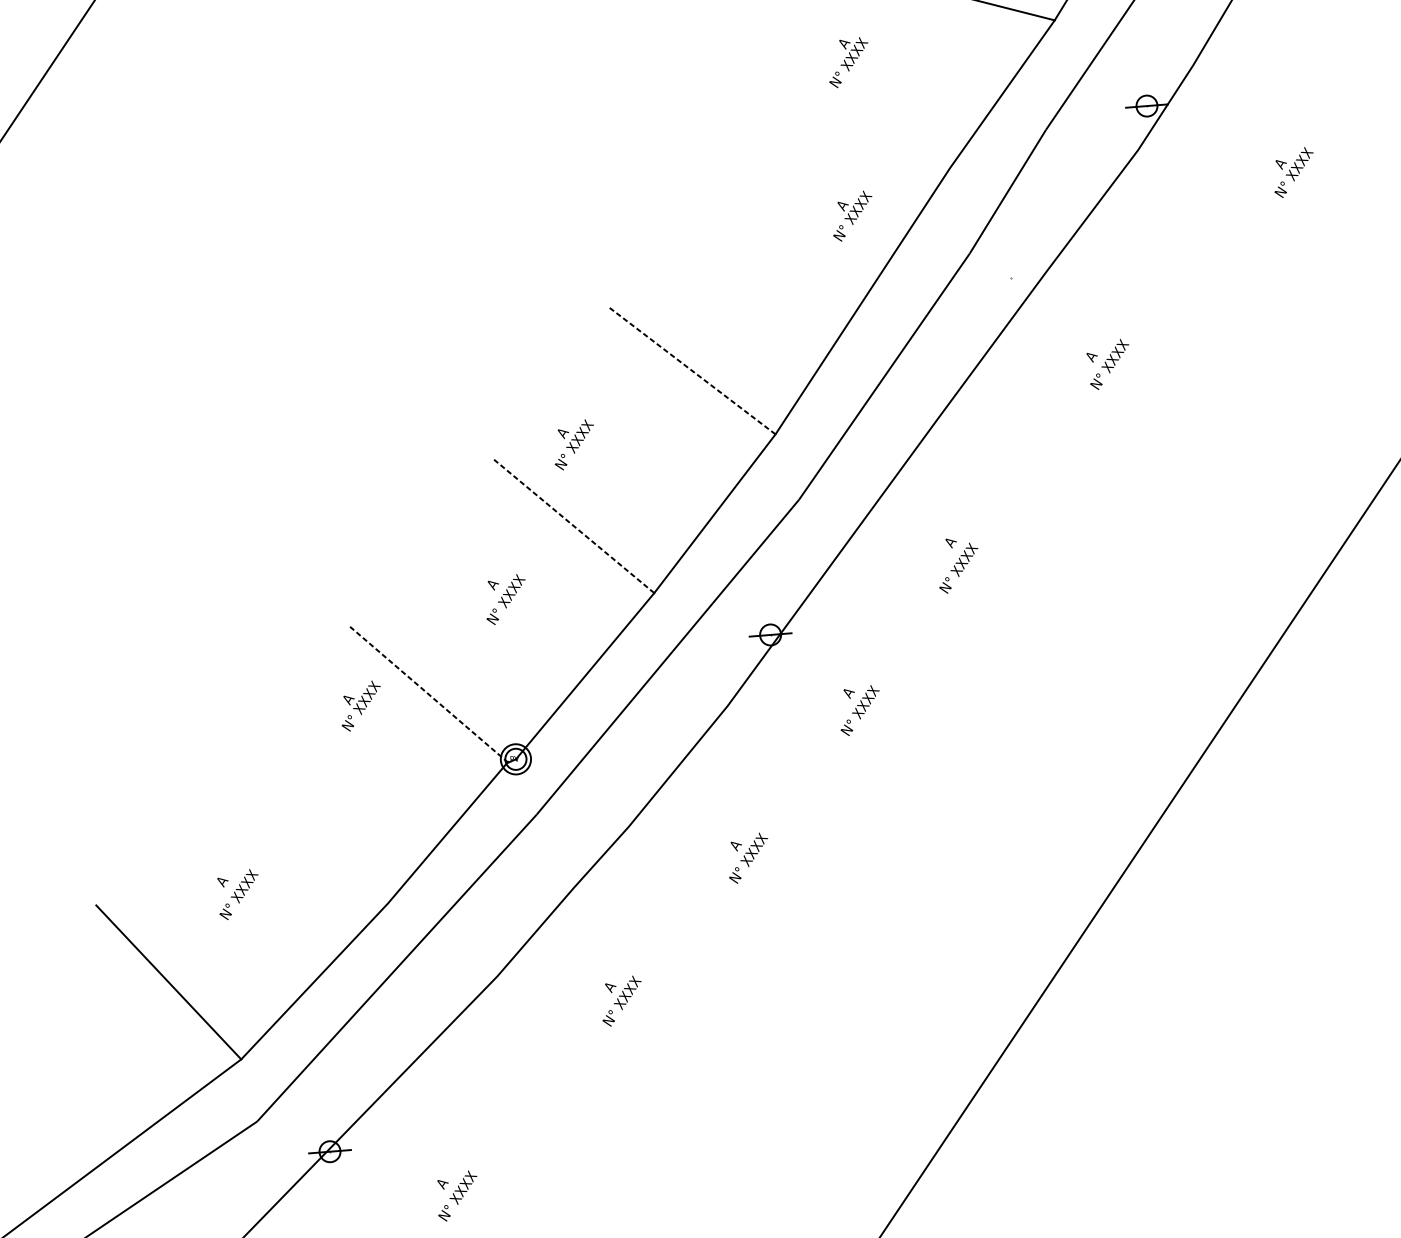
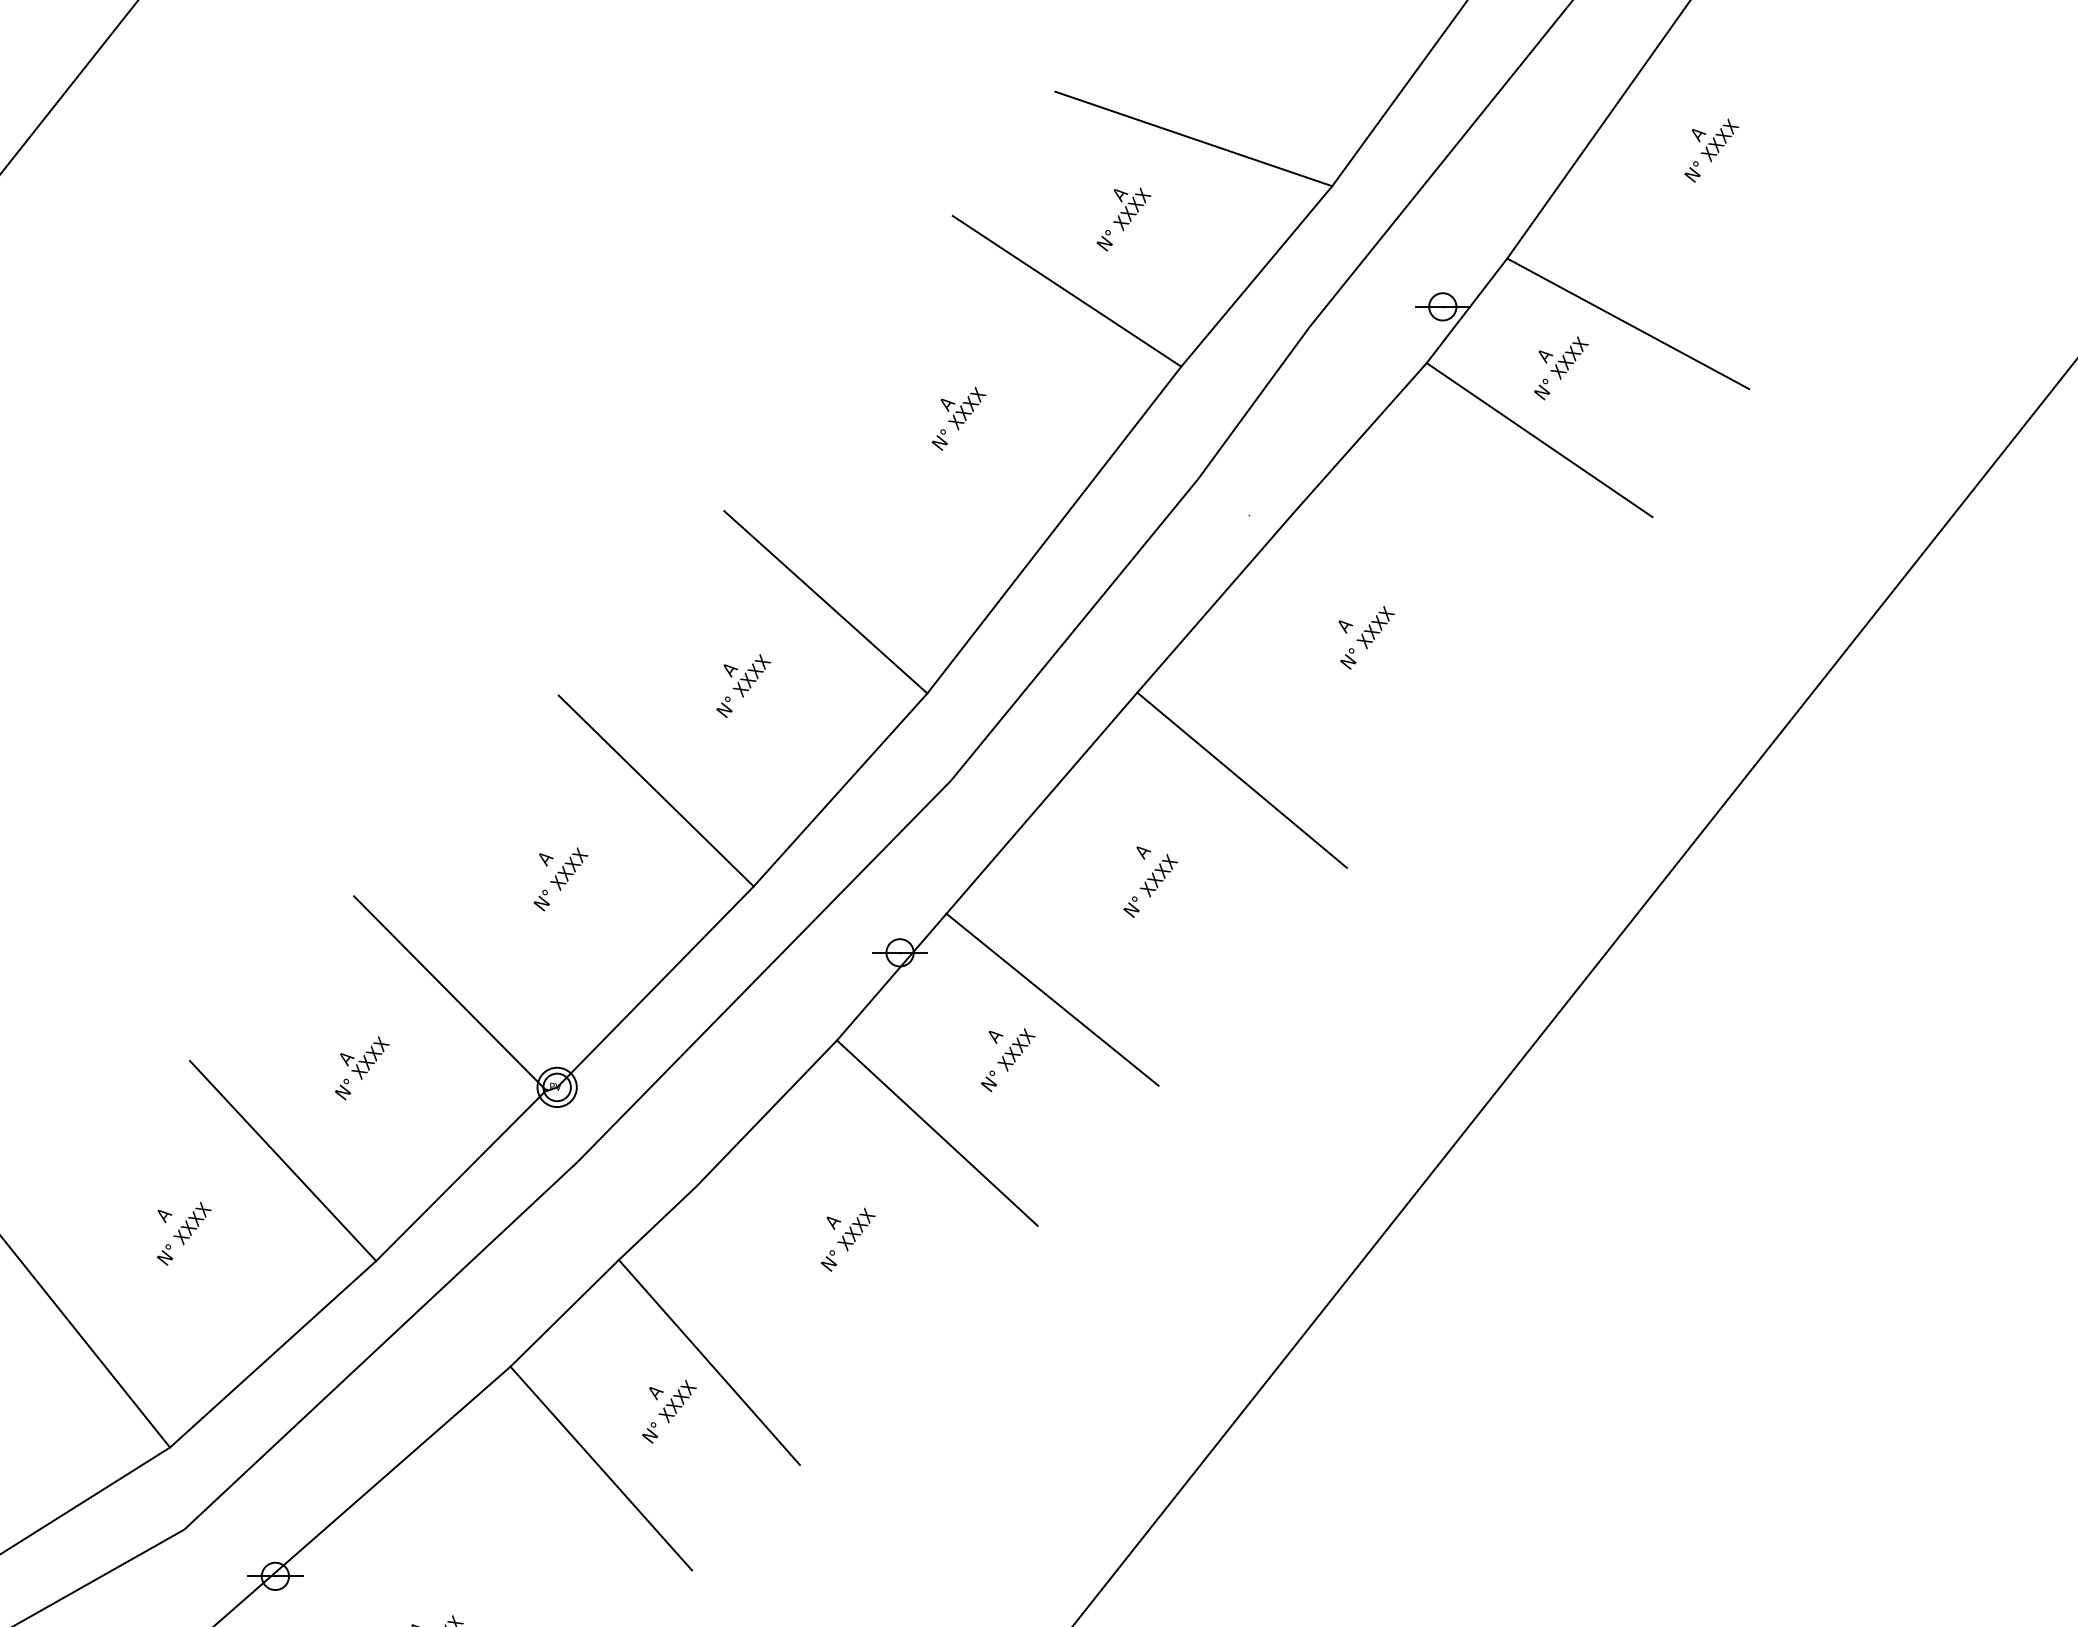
text: (848, 62) -> (1123, 219), moved
line: (1290, 107) -> (1628, 323), added
line: (857, 116) -> (1066, 290), added
text: (1294, 172) -> (1561, 368), moved
line: (1229, 202) -> (1539, 440), added
text: (852, 215) -> (958, 418), moved
line: (691, 370) -> (825, 601), dashed -> solid
text: (574, 444) -> (743, 685), moved
line: (1022, 480) -> (1242, 779), added
line: (573, 525) -> (655, 790), dashed -> solid
line: (890, 661) -> (1052, 999), added
line: (428, 693) -> (450, 993), dashed -> solid
text: (361, 706) -> (362, 1068), moved
line: (810, 770) -> (937, 1132), added
line: (309, 832) -> (282, 1160), added
line: (648, 960) -> (708, 1362), added
line: (573, 1048) -> (601, 1468), added

